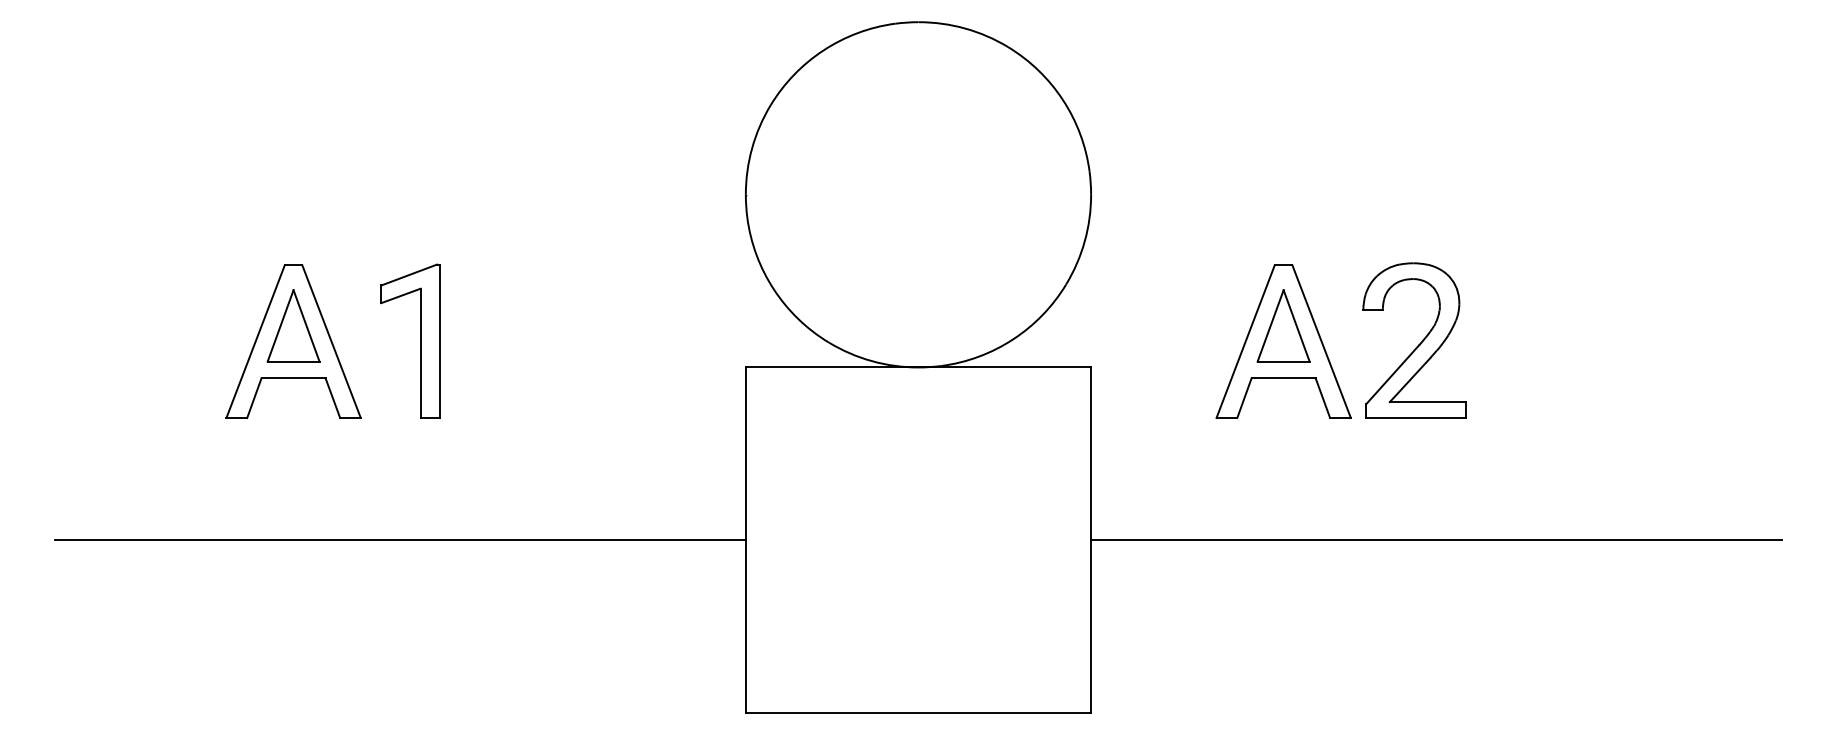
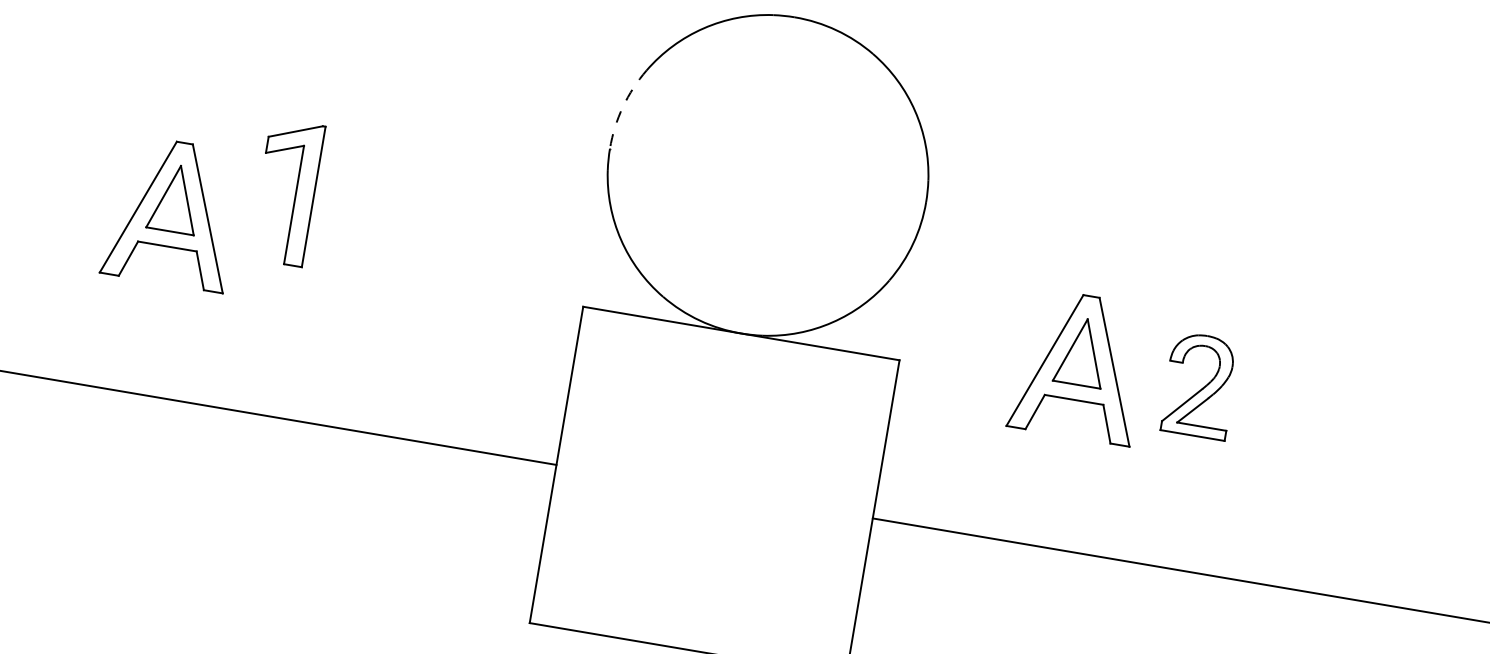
arc: (752, 148) -> (623, 107), solid -> dashed
part: (420, 340) -> (295, 193), moved
part: (1414, 340) -> (1199, 385), size x0.7

